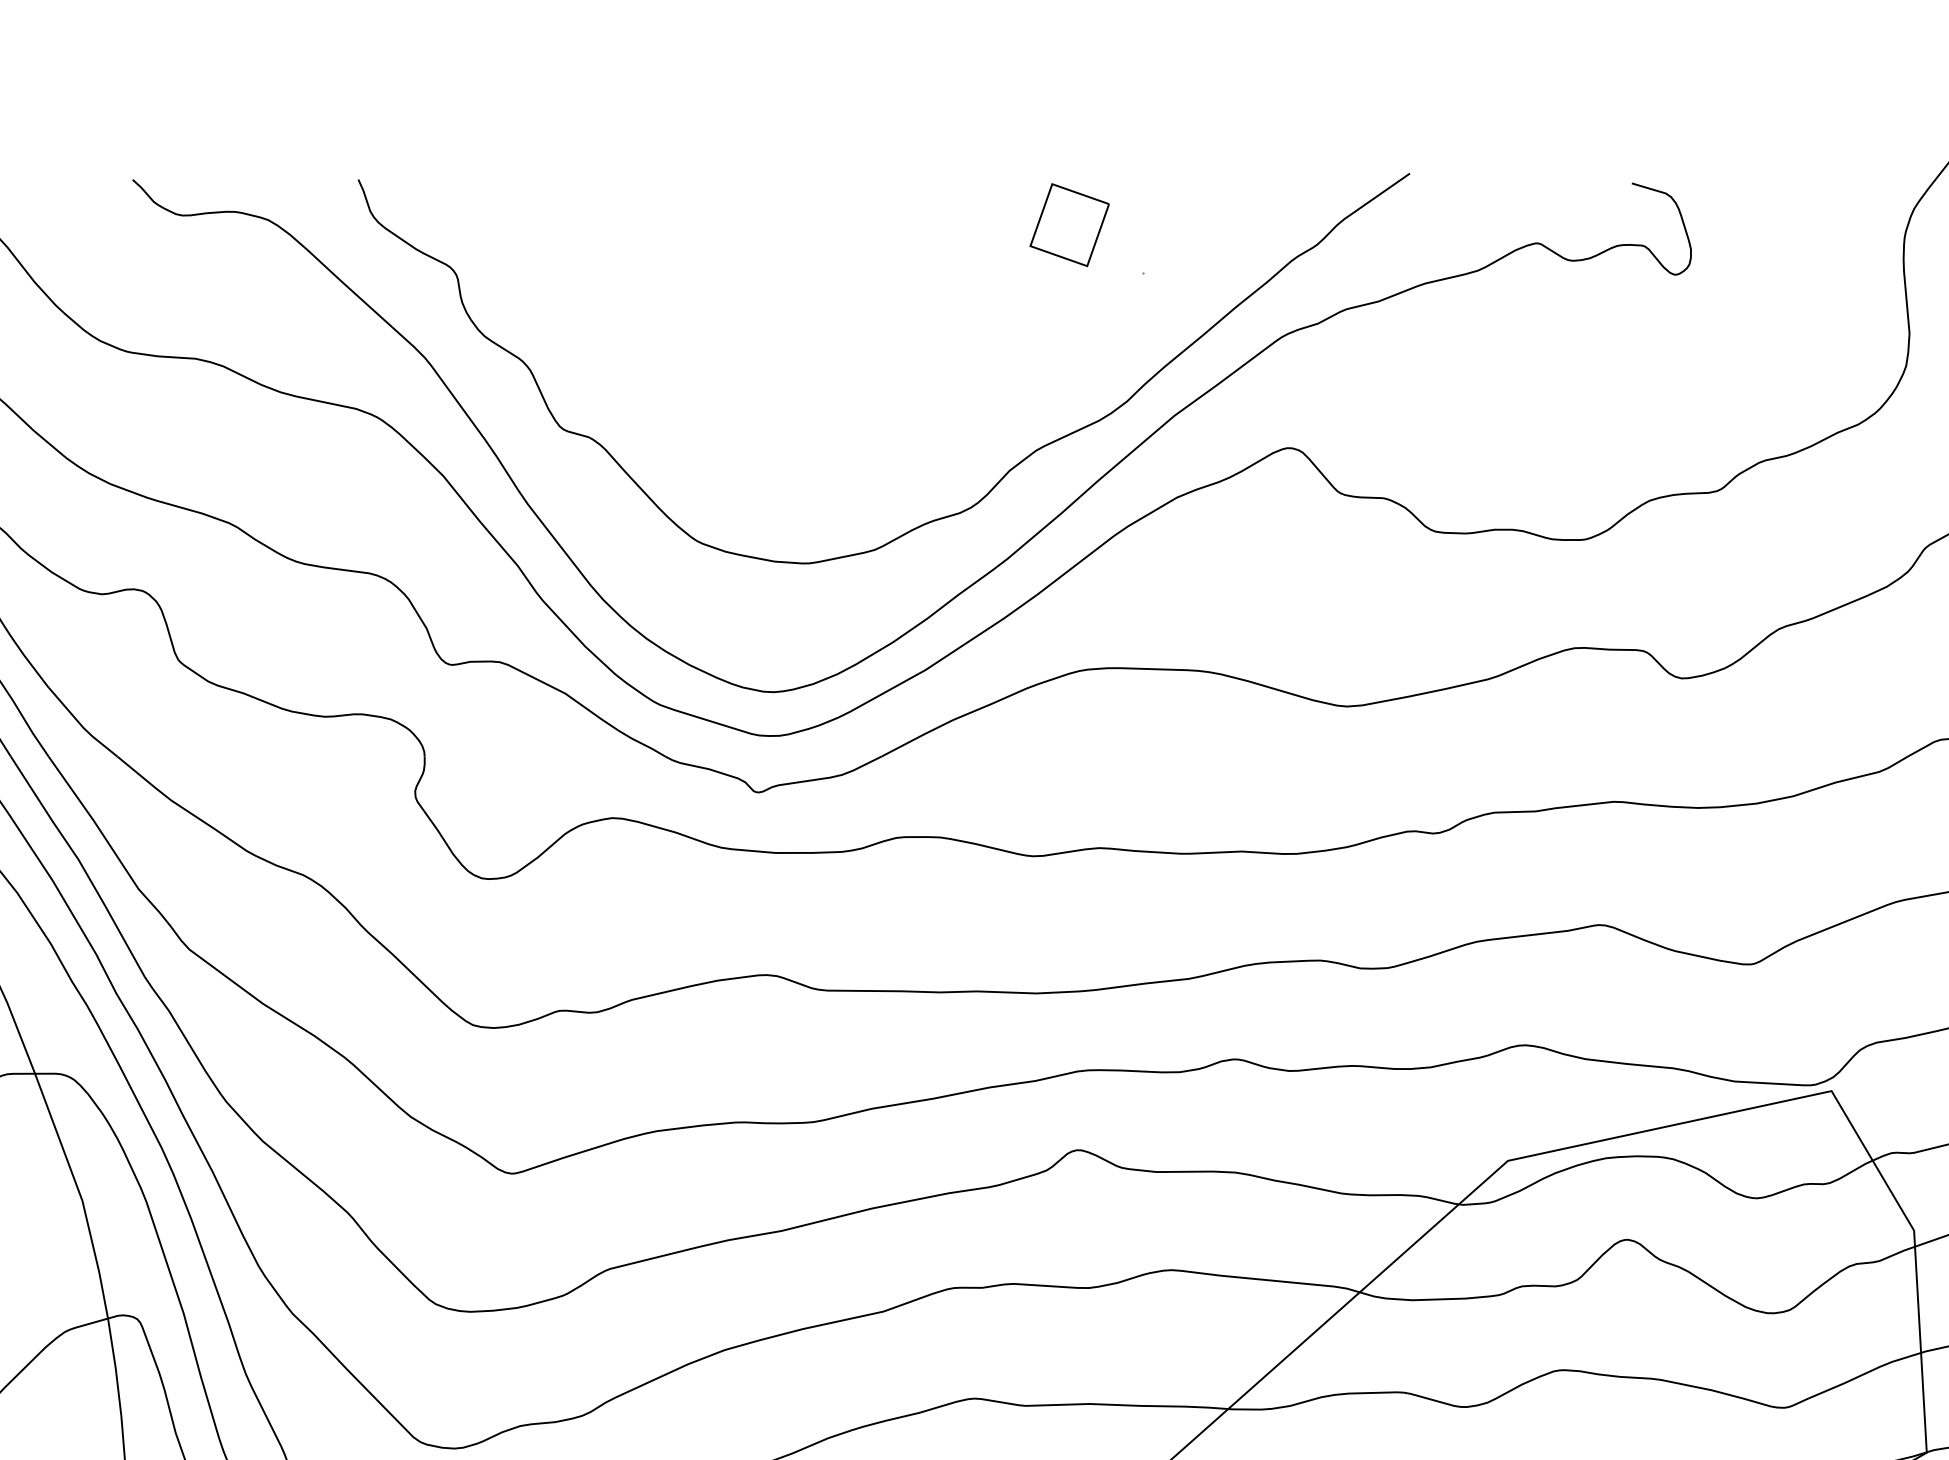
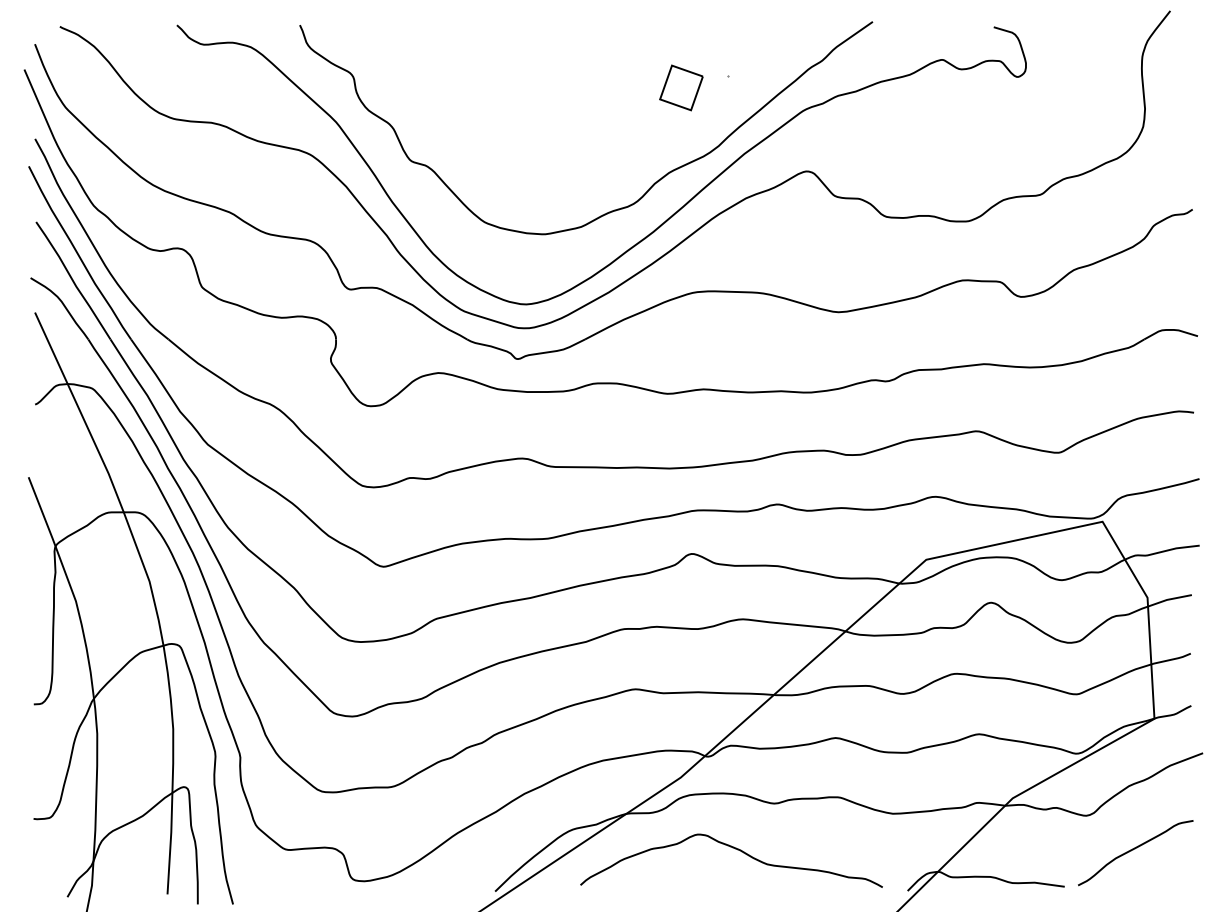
part: (1069, 224) -> (681, 87), moved

